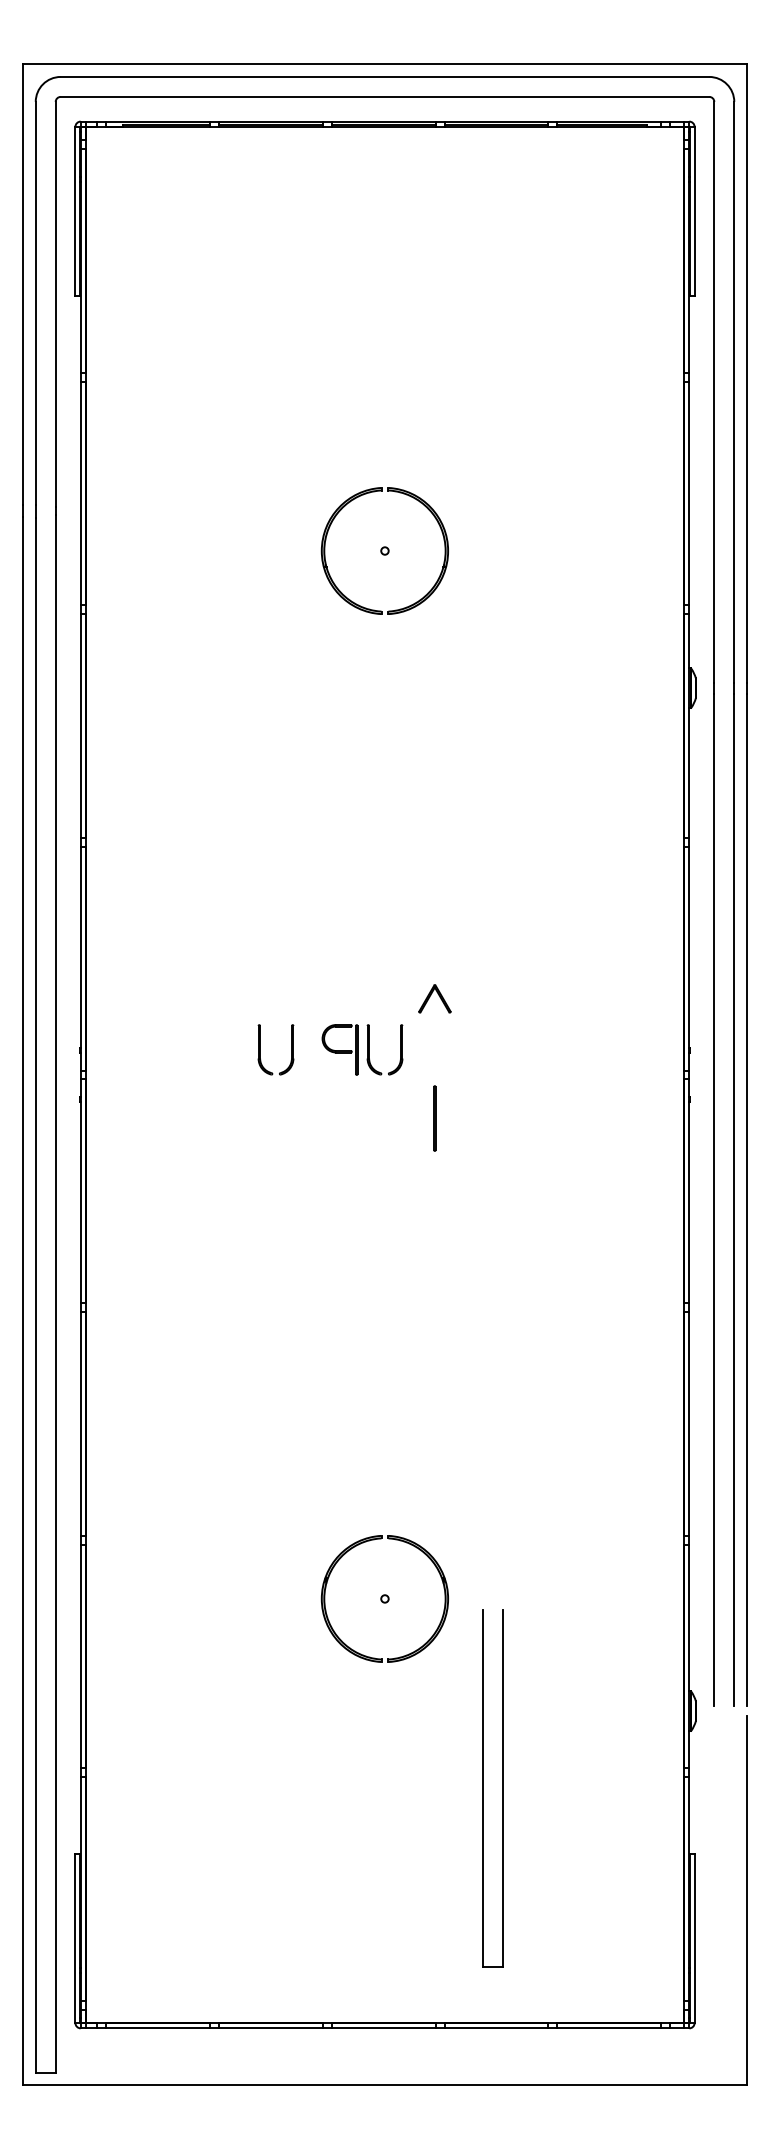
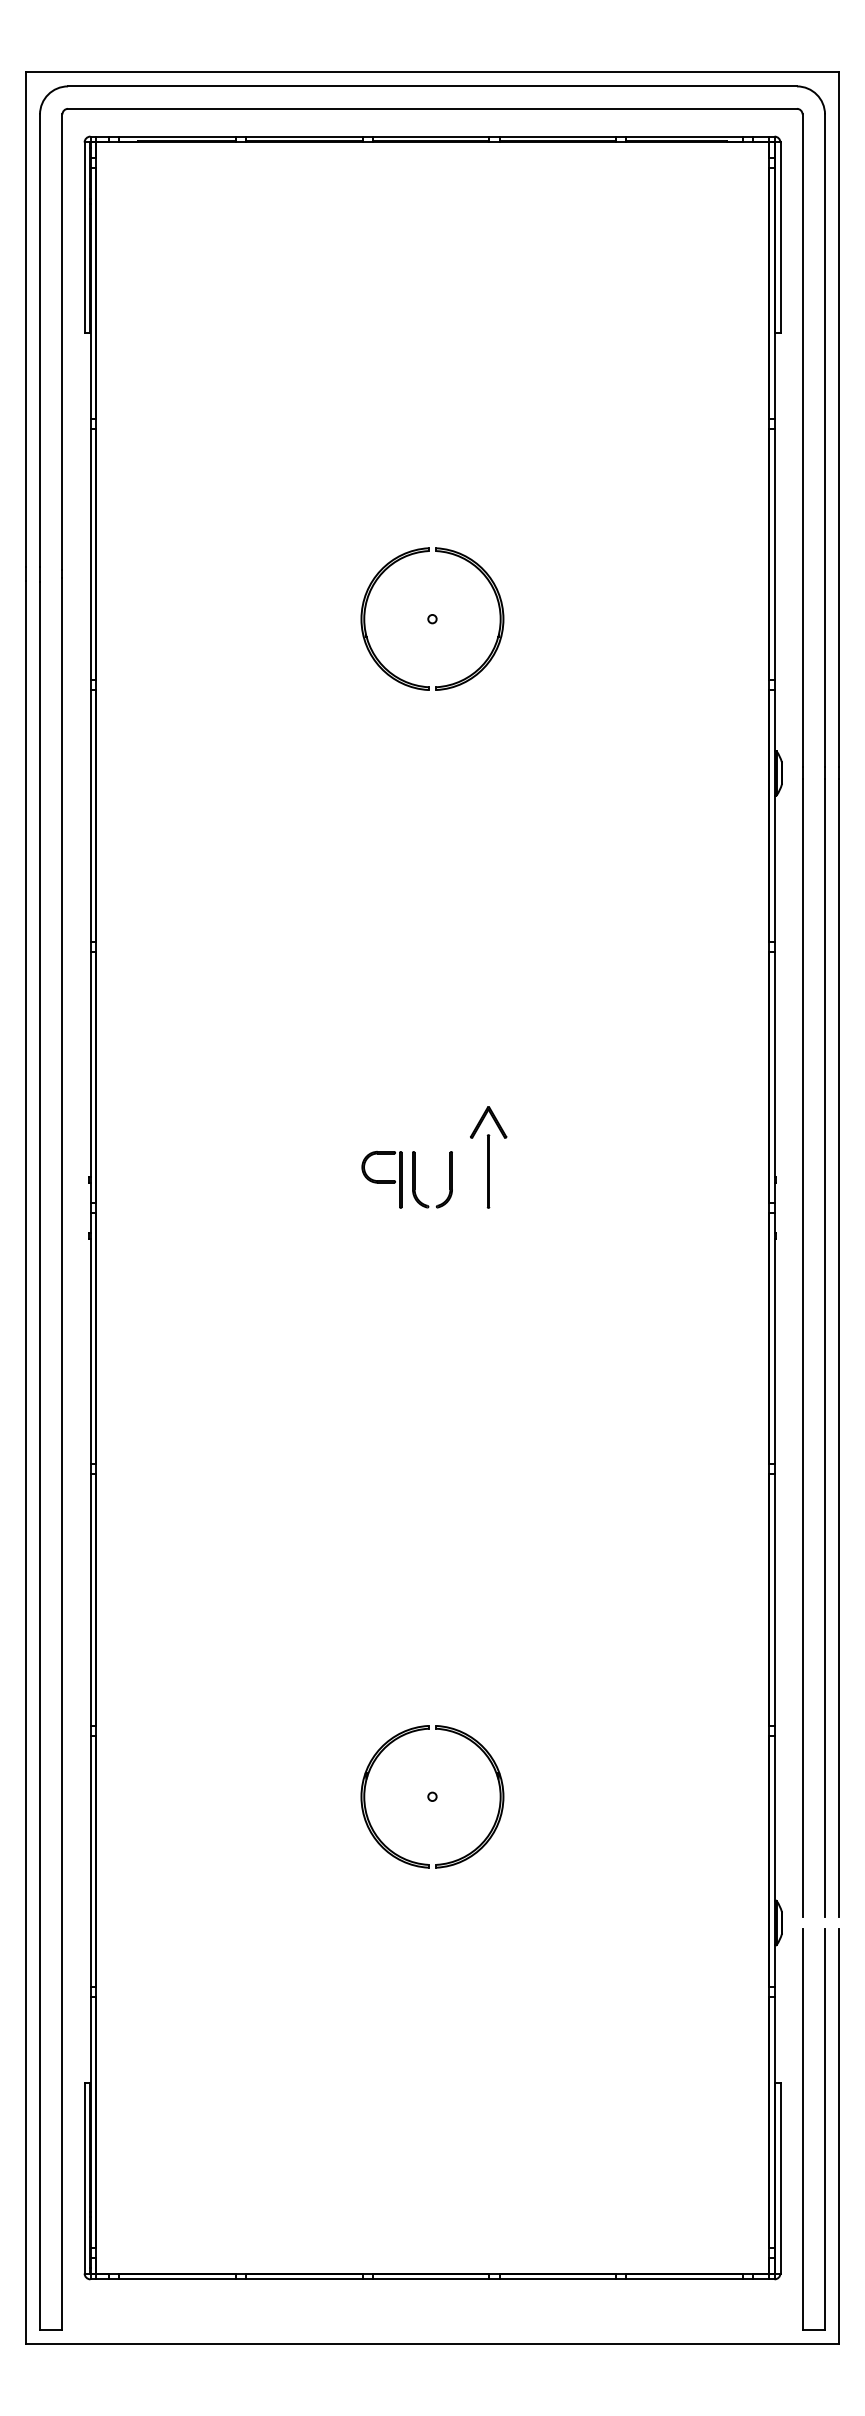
part: (260, 1049) -> (292, 1179), removed
line: (434, 1118) -> (488, 1171), moved
part: (483, 1788) -> (802, 2128), moved

